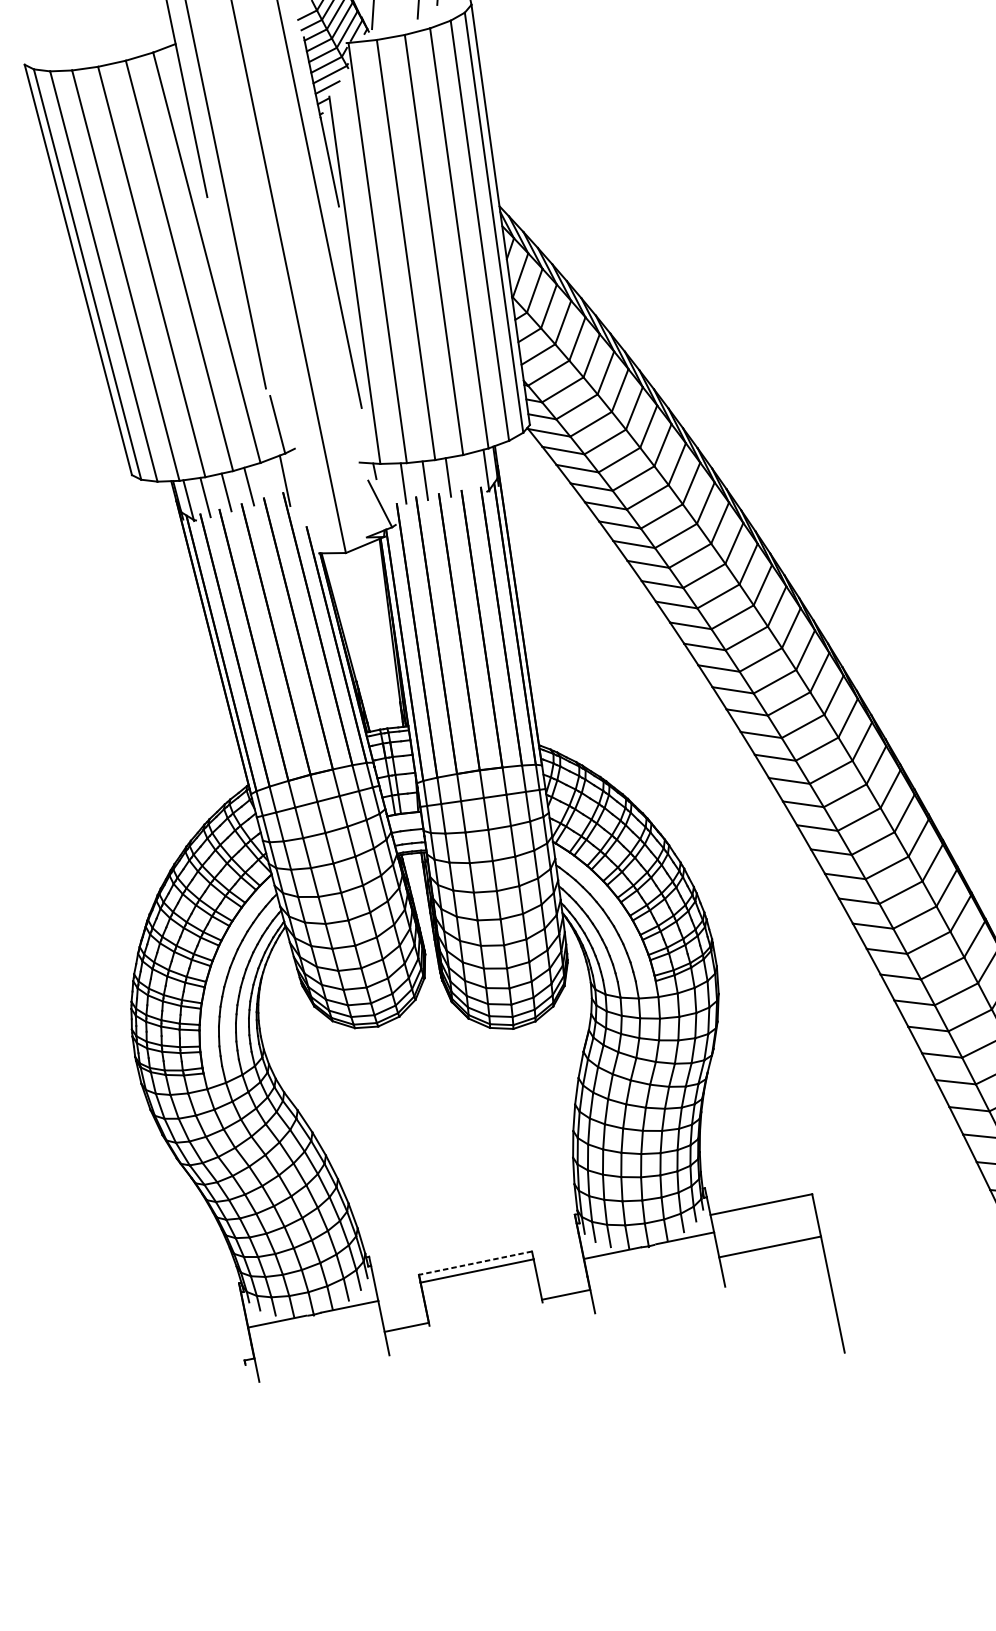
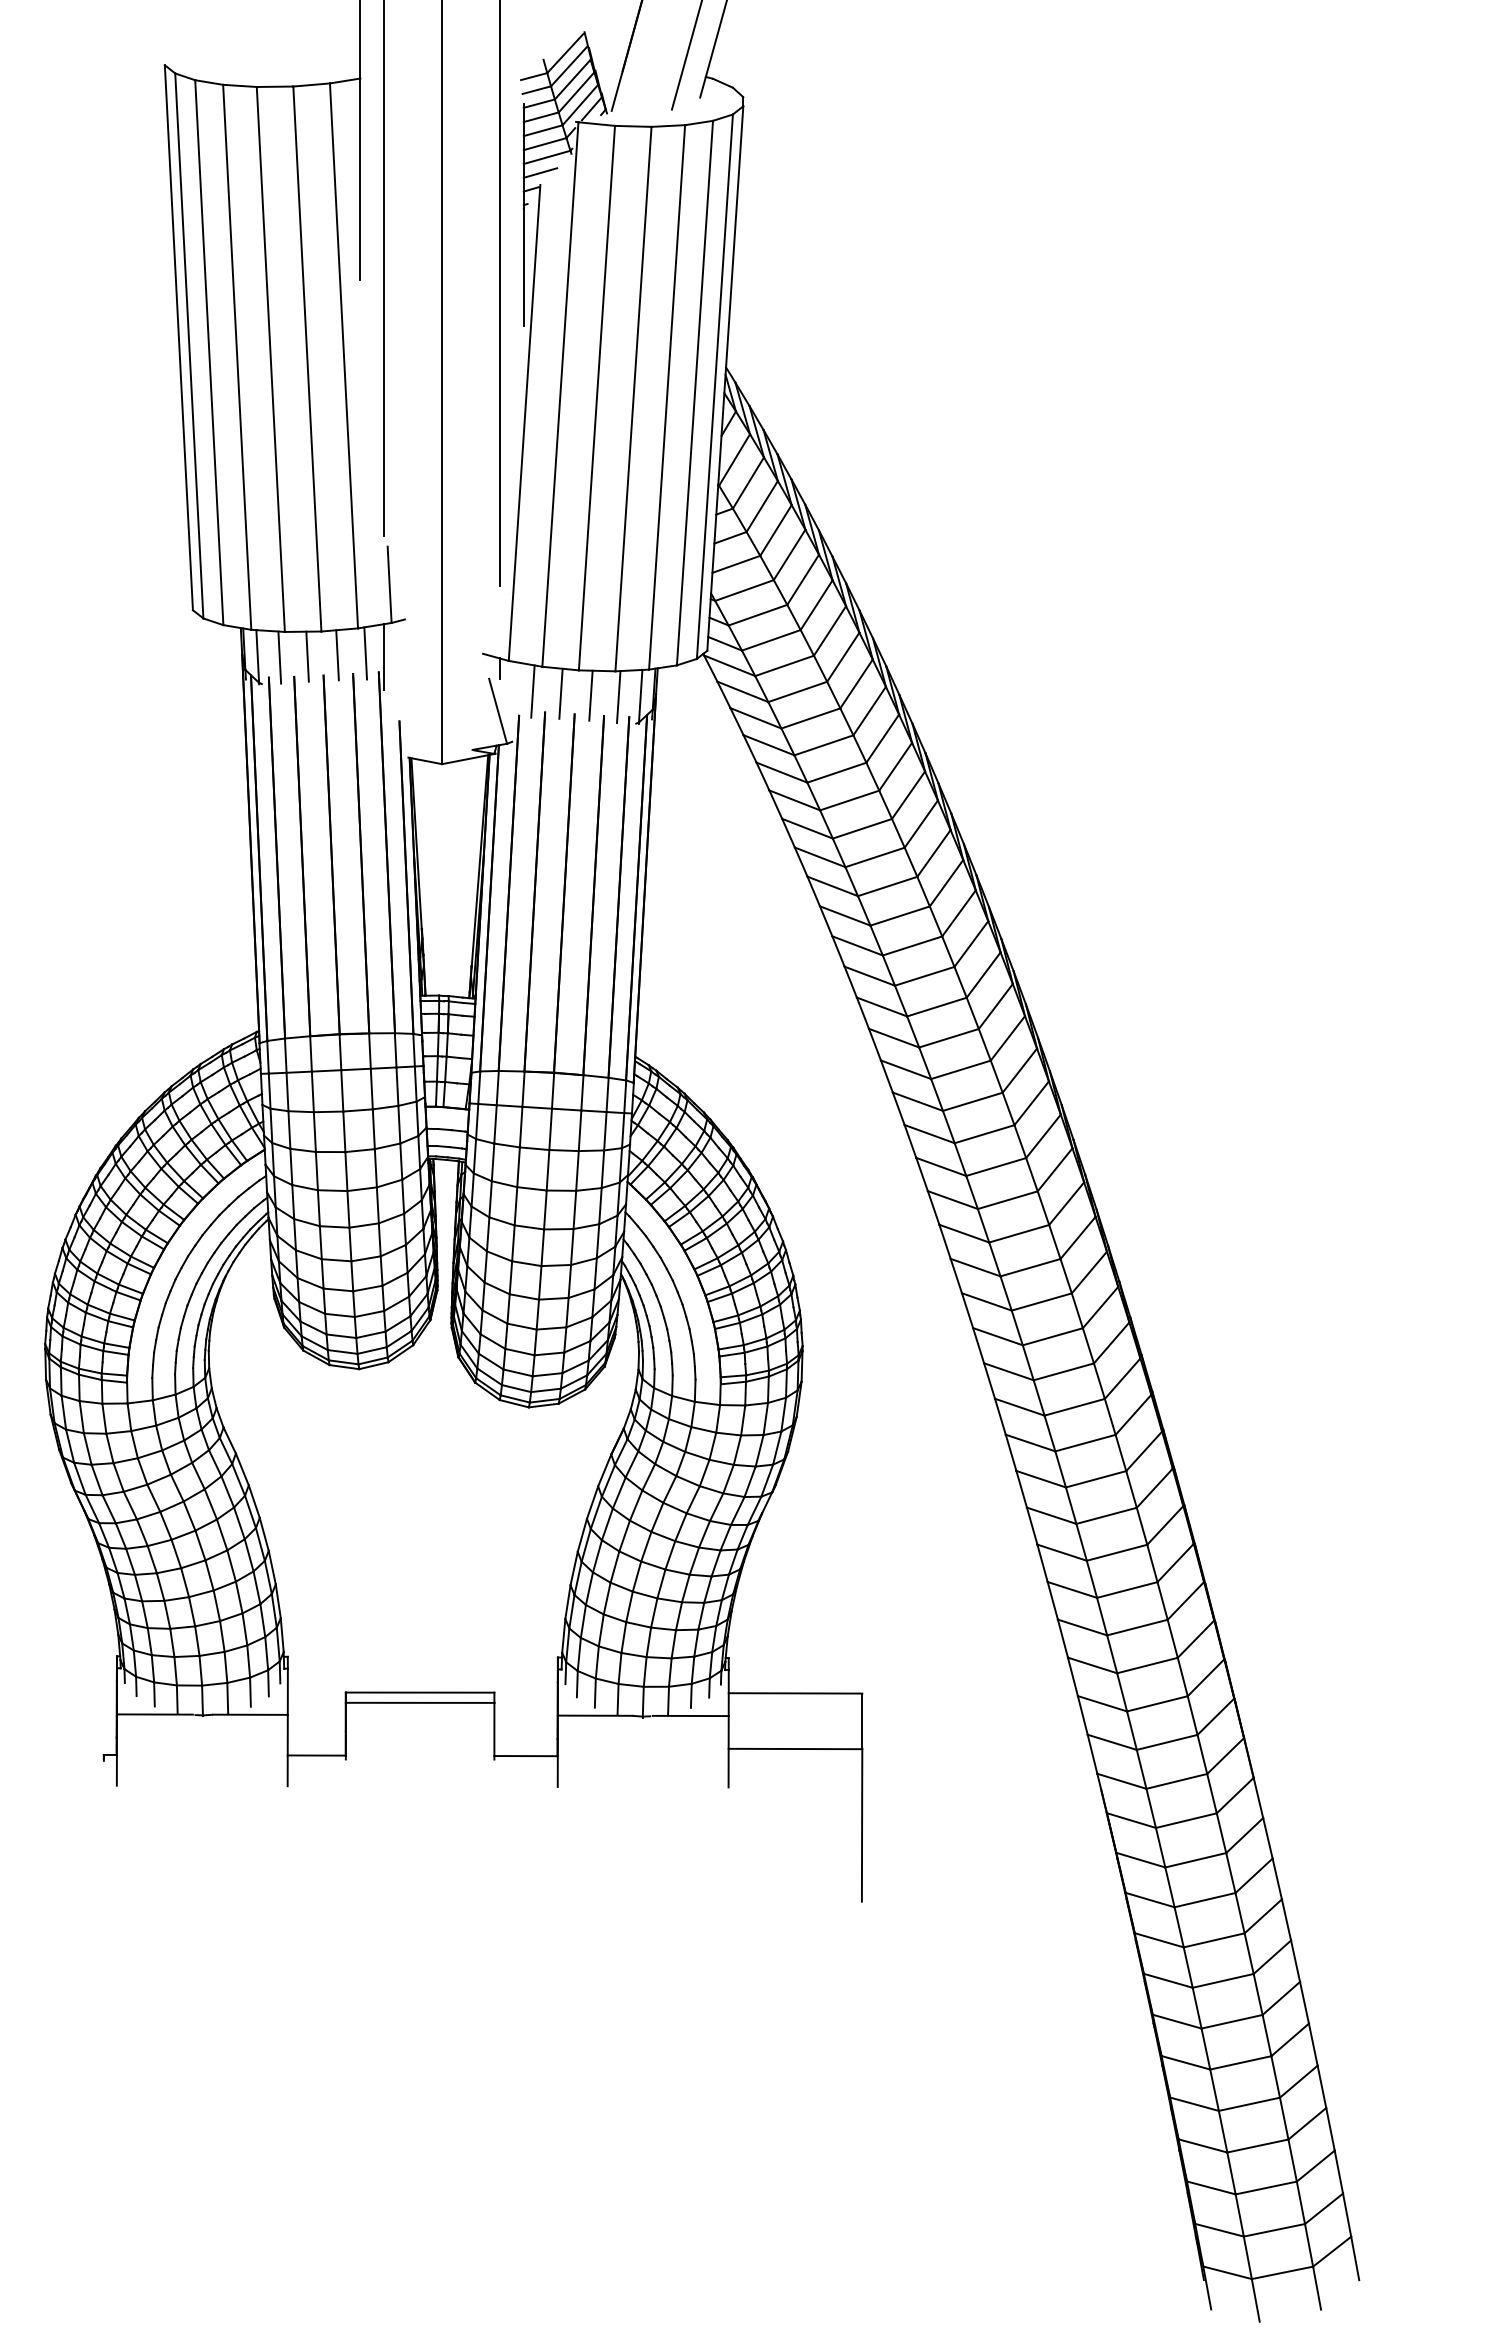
line: (469, 474) -> (618, 697), added
line: (270, 480) -> (365, 653), added
line: (475, 1263) -> (419, 1692), dashed -> solid

